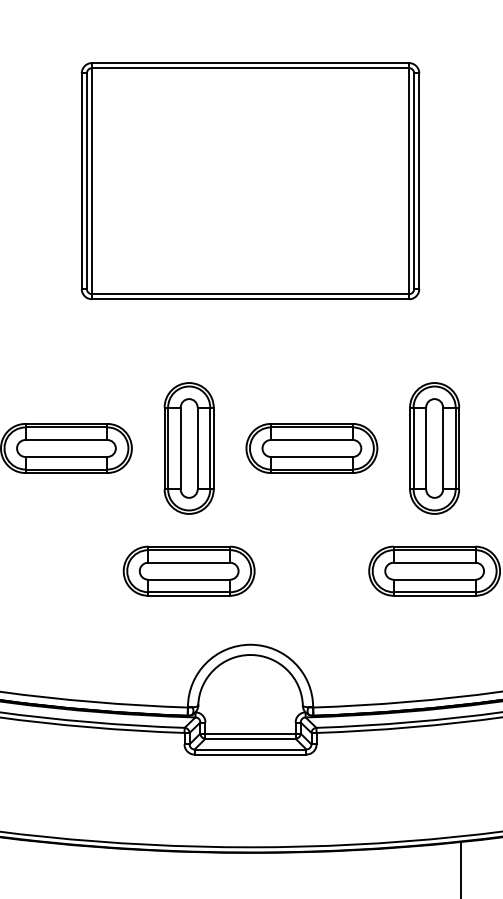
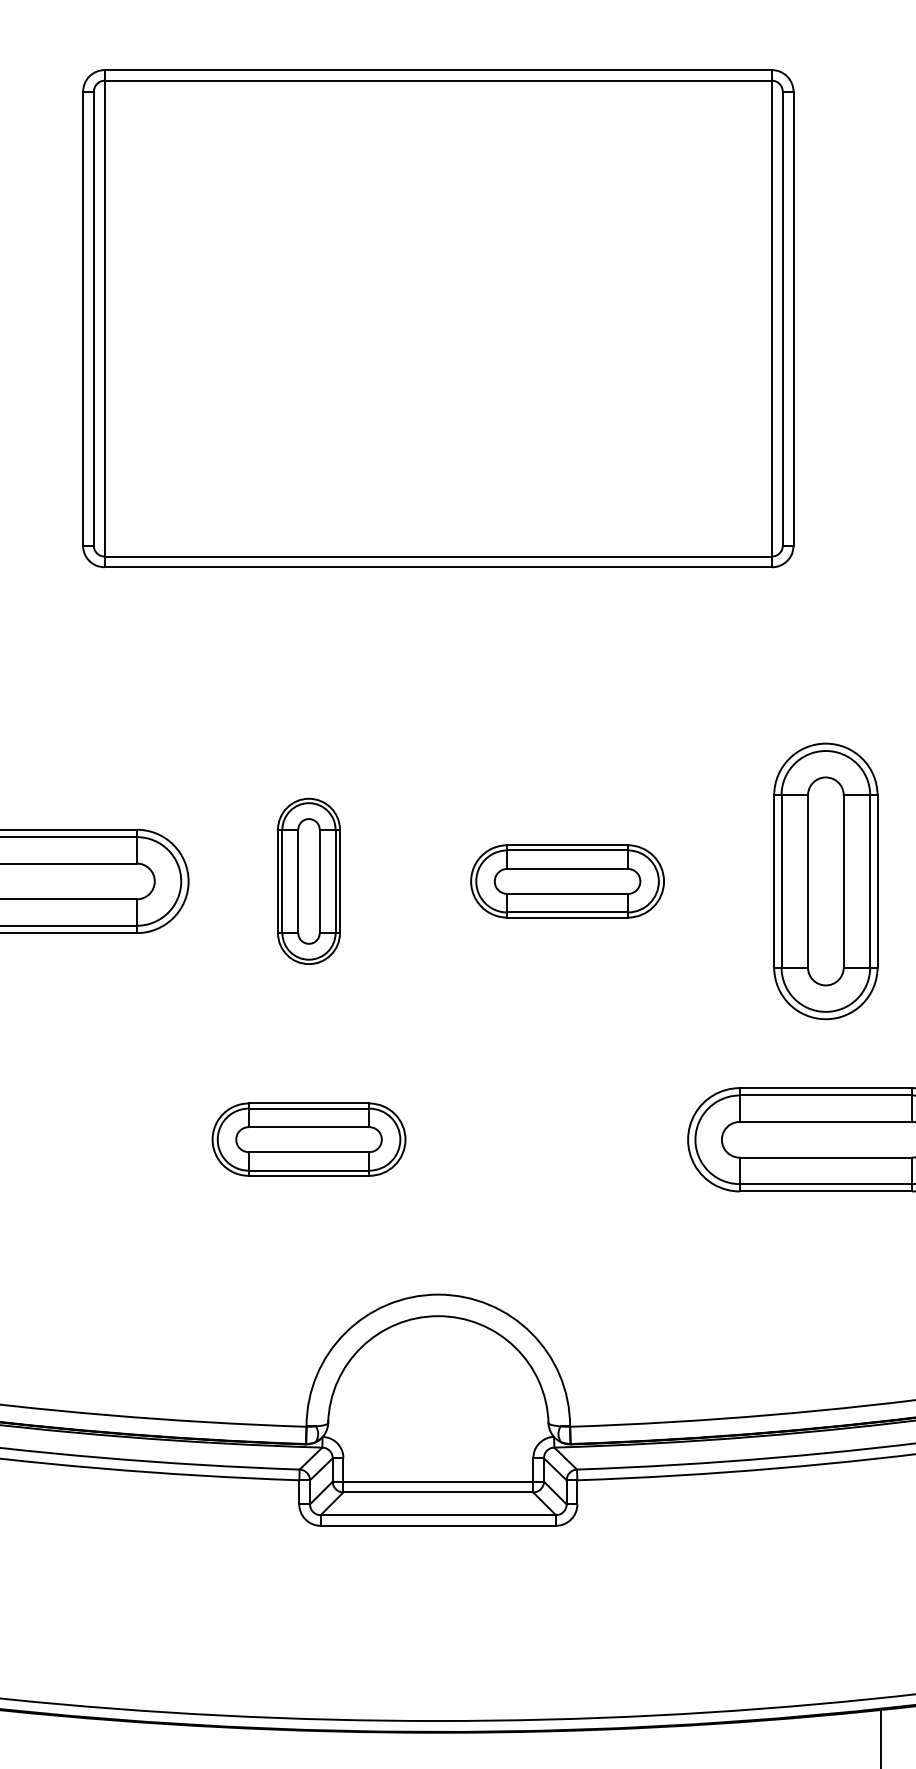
part: (188, 448) -> (307, 881), size x0.6
part: (311, 448) -> (566, 881), size x0.7
part: (188, 570) -> (307, 1138), size x0.7

